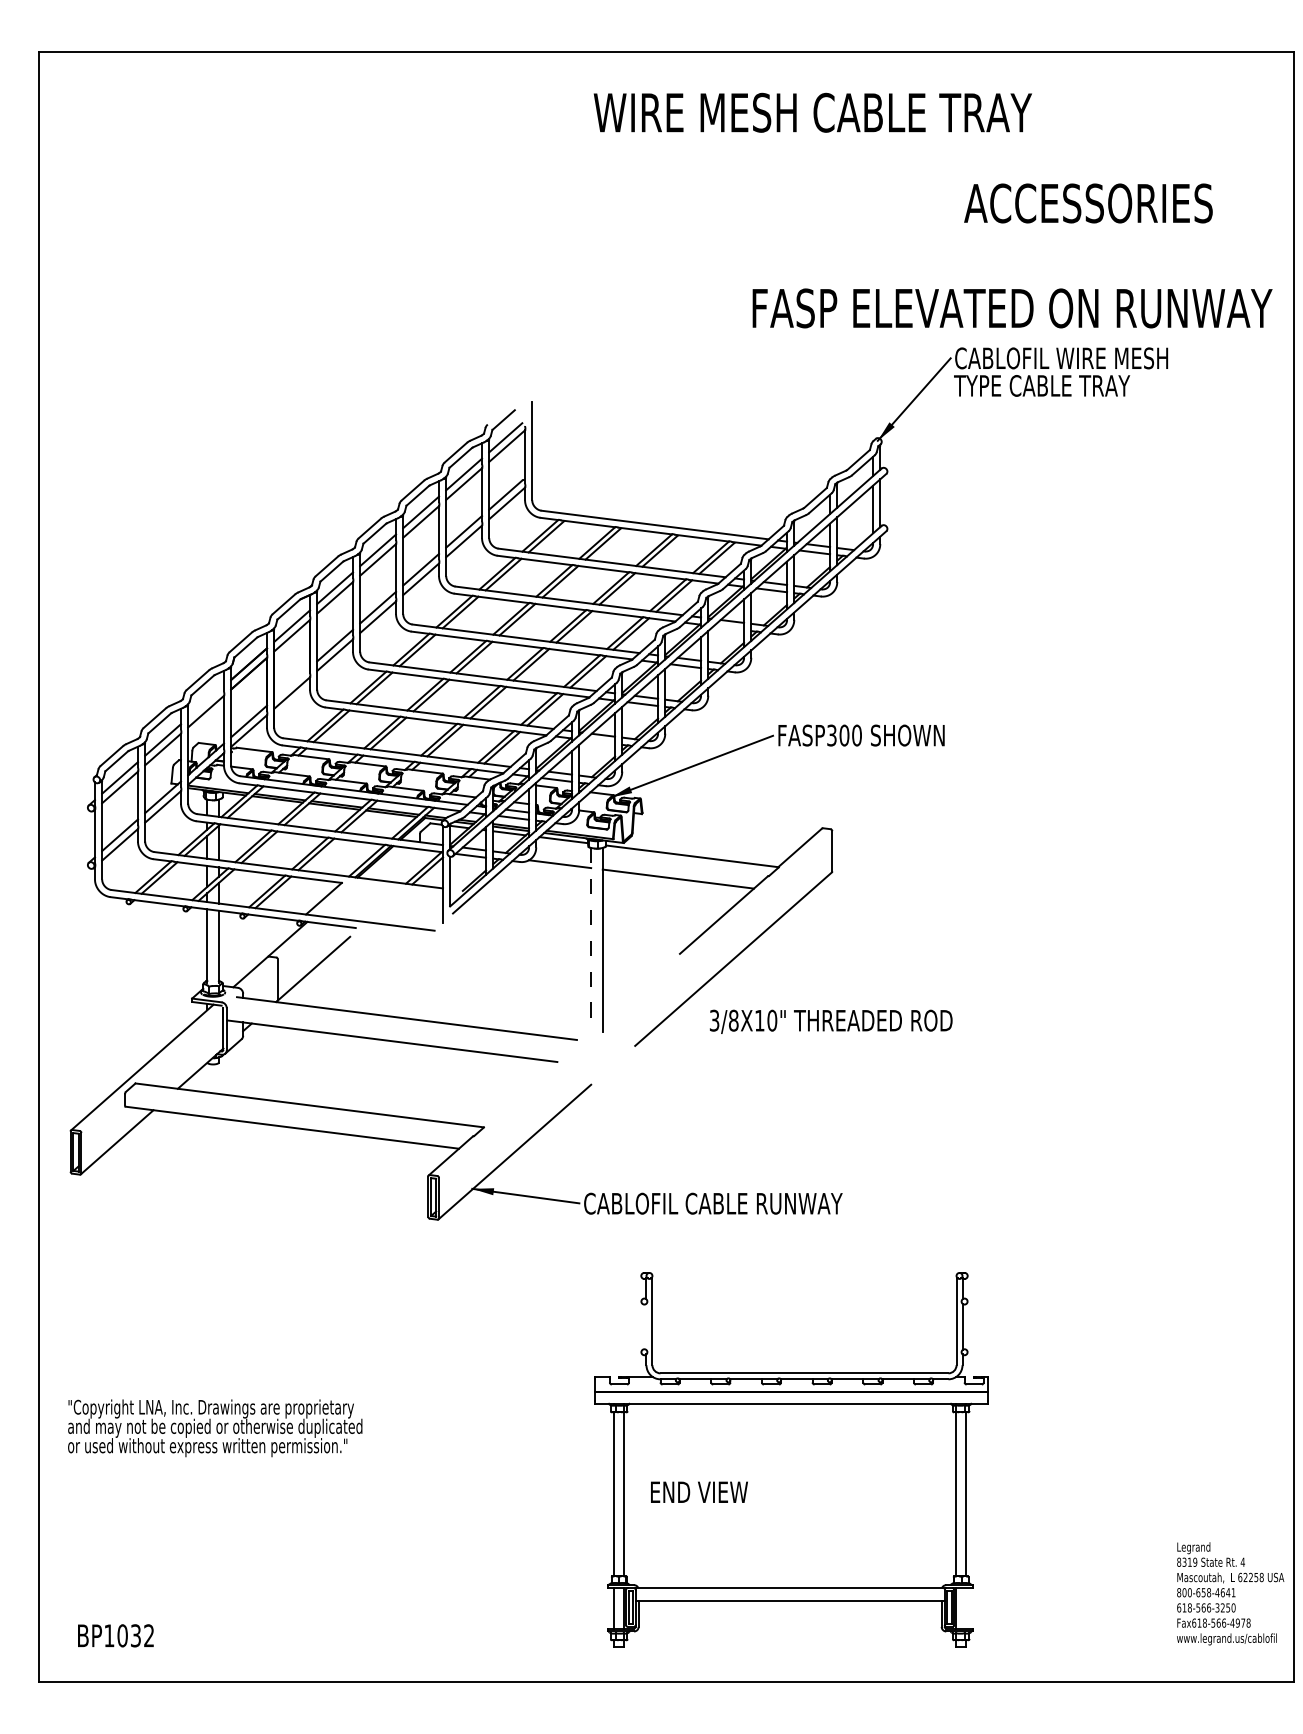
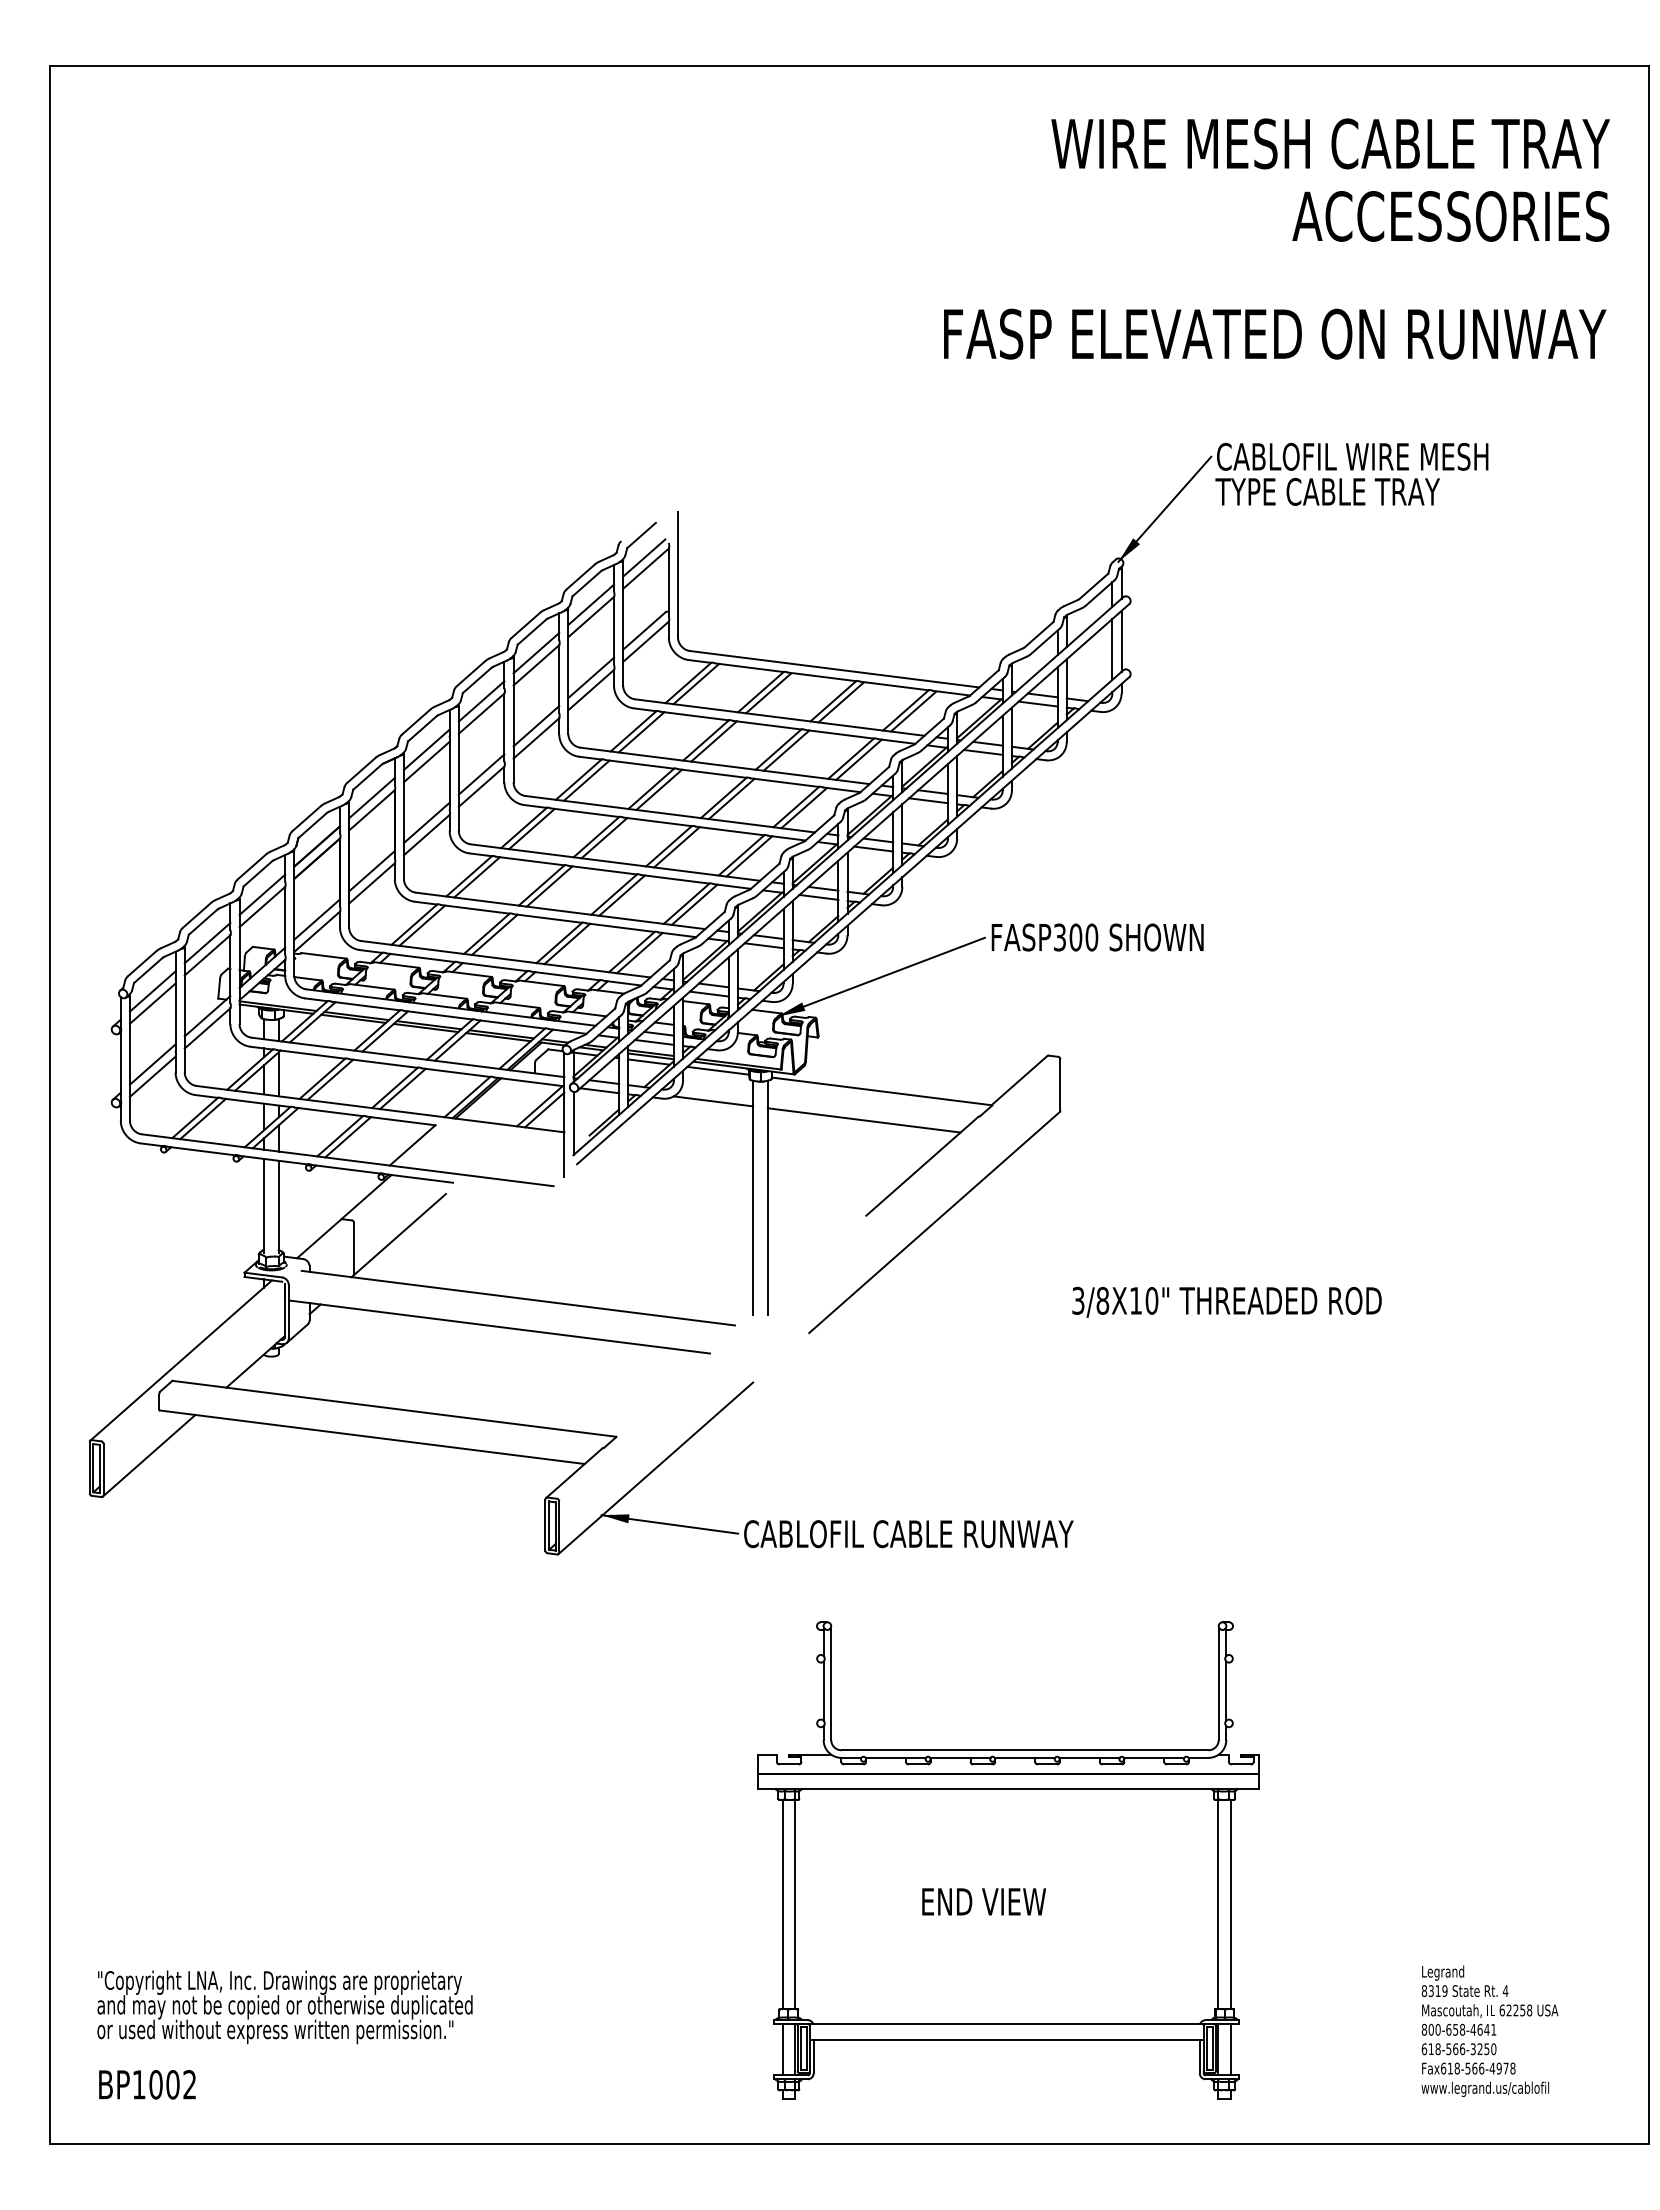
text: (812, 112) -> (1330, 143), moved
text: (1088, 203) -> (1450, 216), moved
text: (1012, 307) -> (1275, 333), moved
line: (728, 628) -> (928, 800), added
line: (291, 683) -> (371, 871), added
line: (206, 701) -> (262, 894), added
line: (599, 741) -> (763, 945), added
line: (591, 939) -> (753, 1197), dashed -> solid
text: (830, 1021) -> (1226, 1301), moved
line: (646, 1326) -> (823, 1690), added
text: (214, 1428) -> (284, 2007), moved
text: (698, 1492) -> (983, 1901), moved
text: (1230, 1593) -> (1489, 2030), moved
line: (965, 1608) -> (1230, 2049), added
text: (135, 1635) -> (172, 2084), BP1032 -> BP1002

